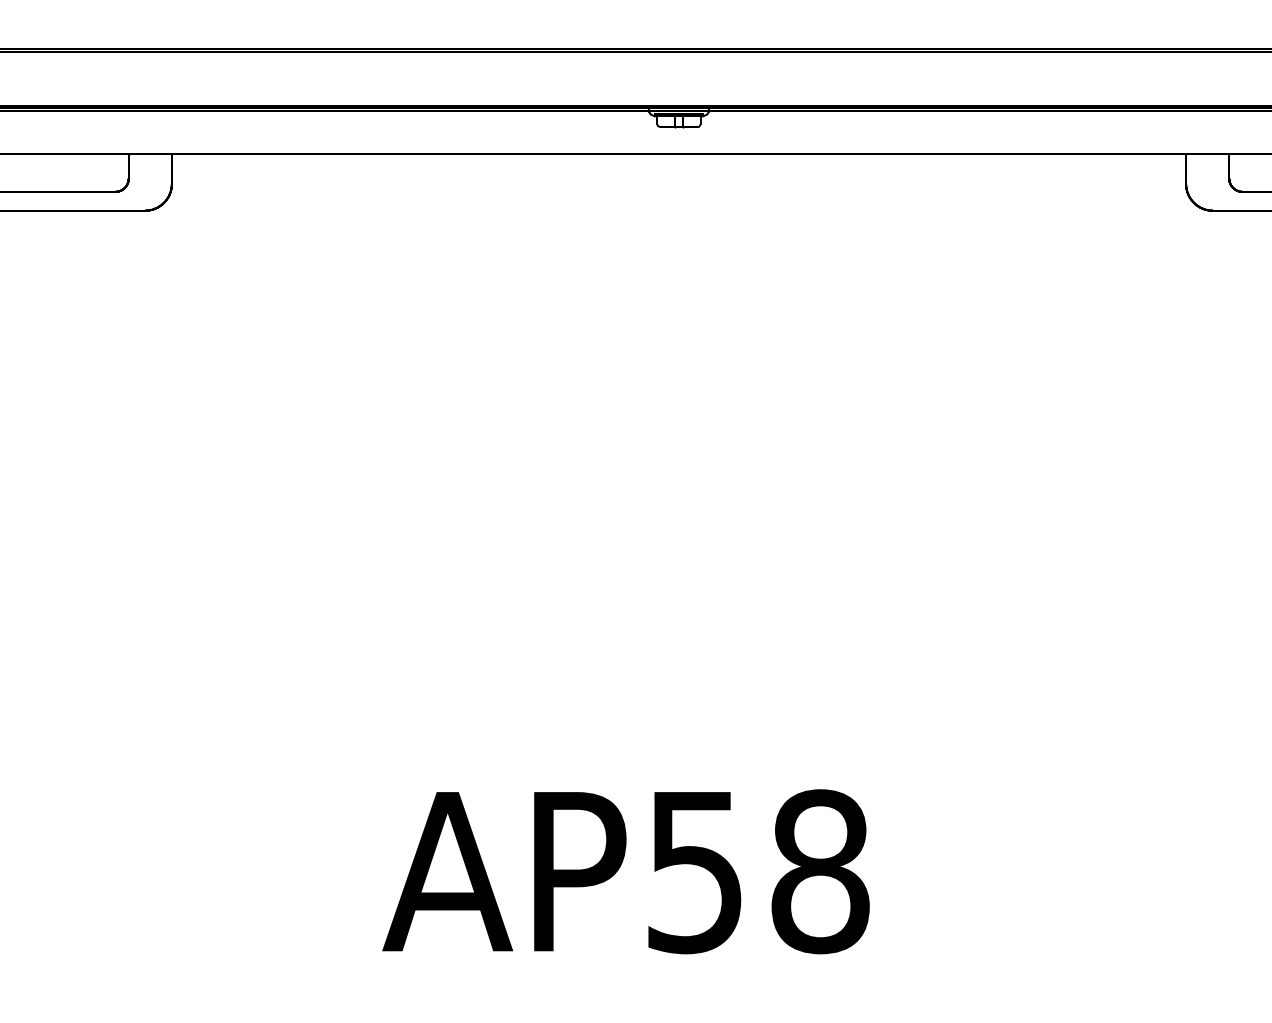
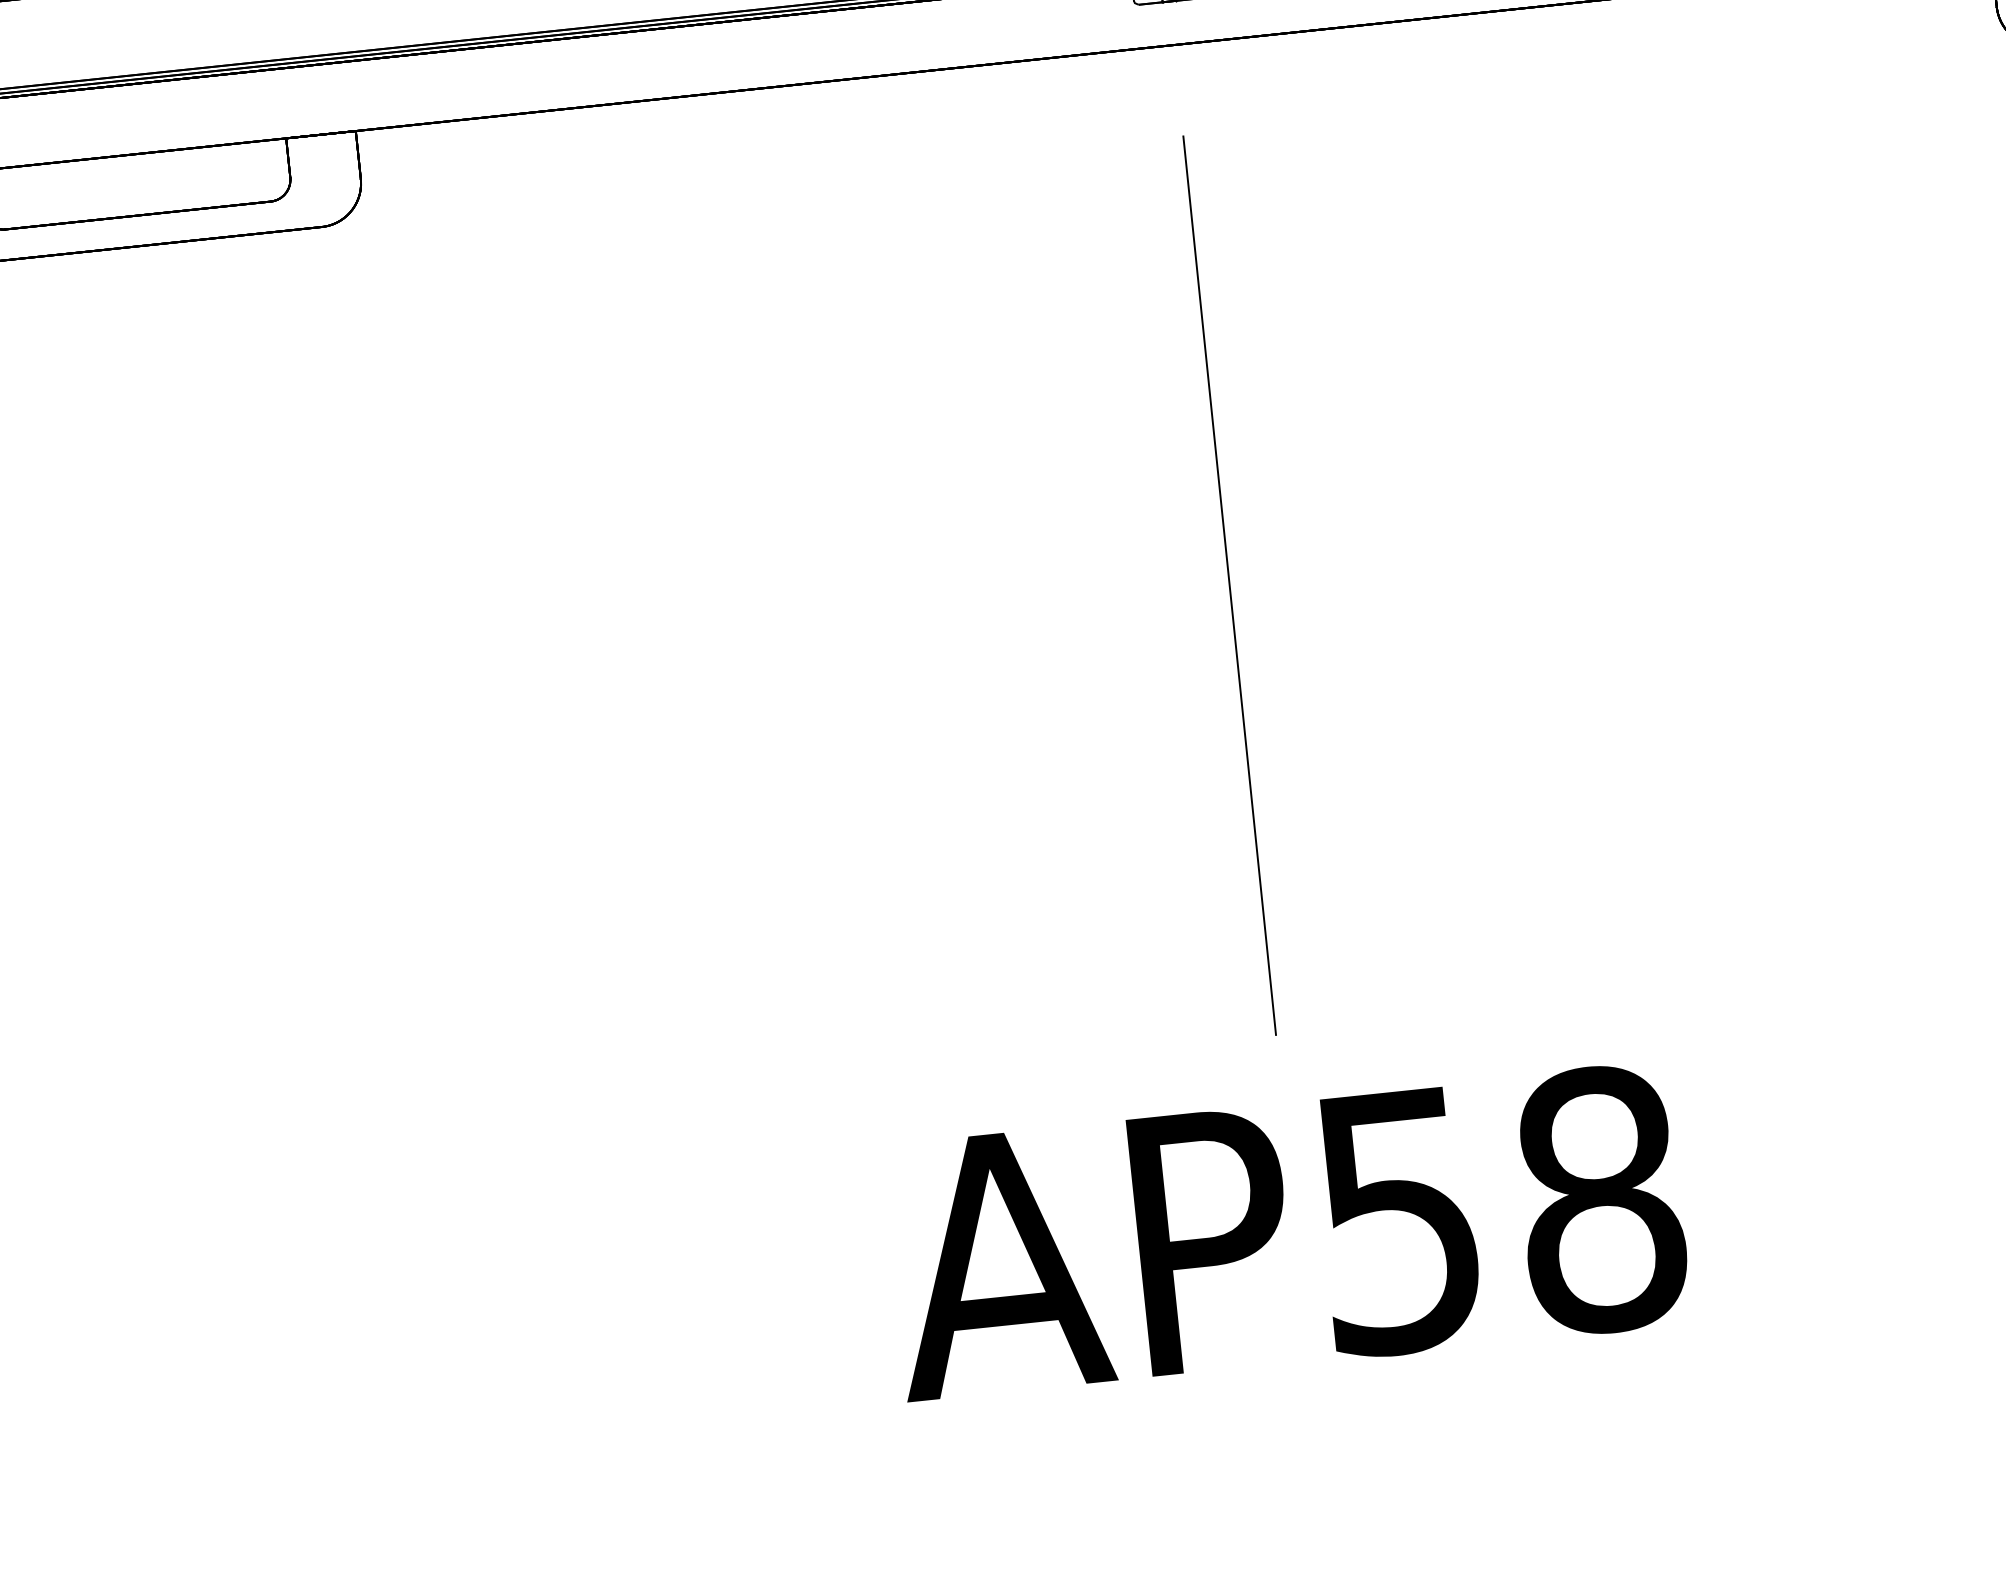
line: (677, 488) -> (1228, 584), added
text: (625, 871) -> (1286, 1232), moved

